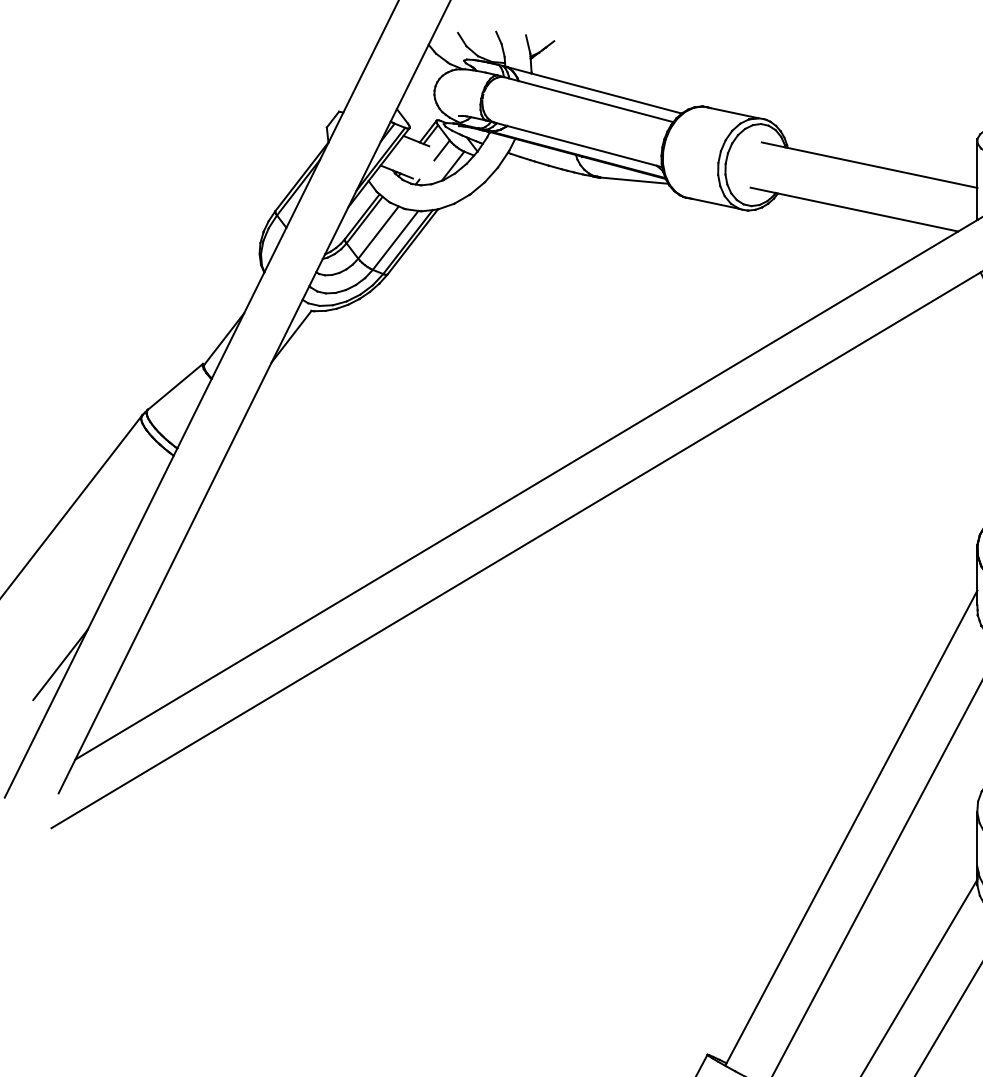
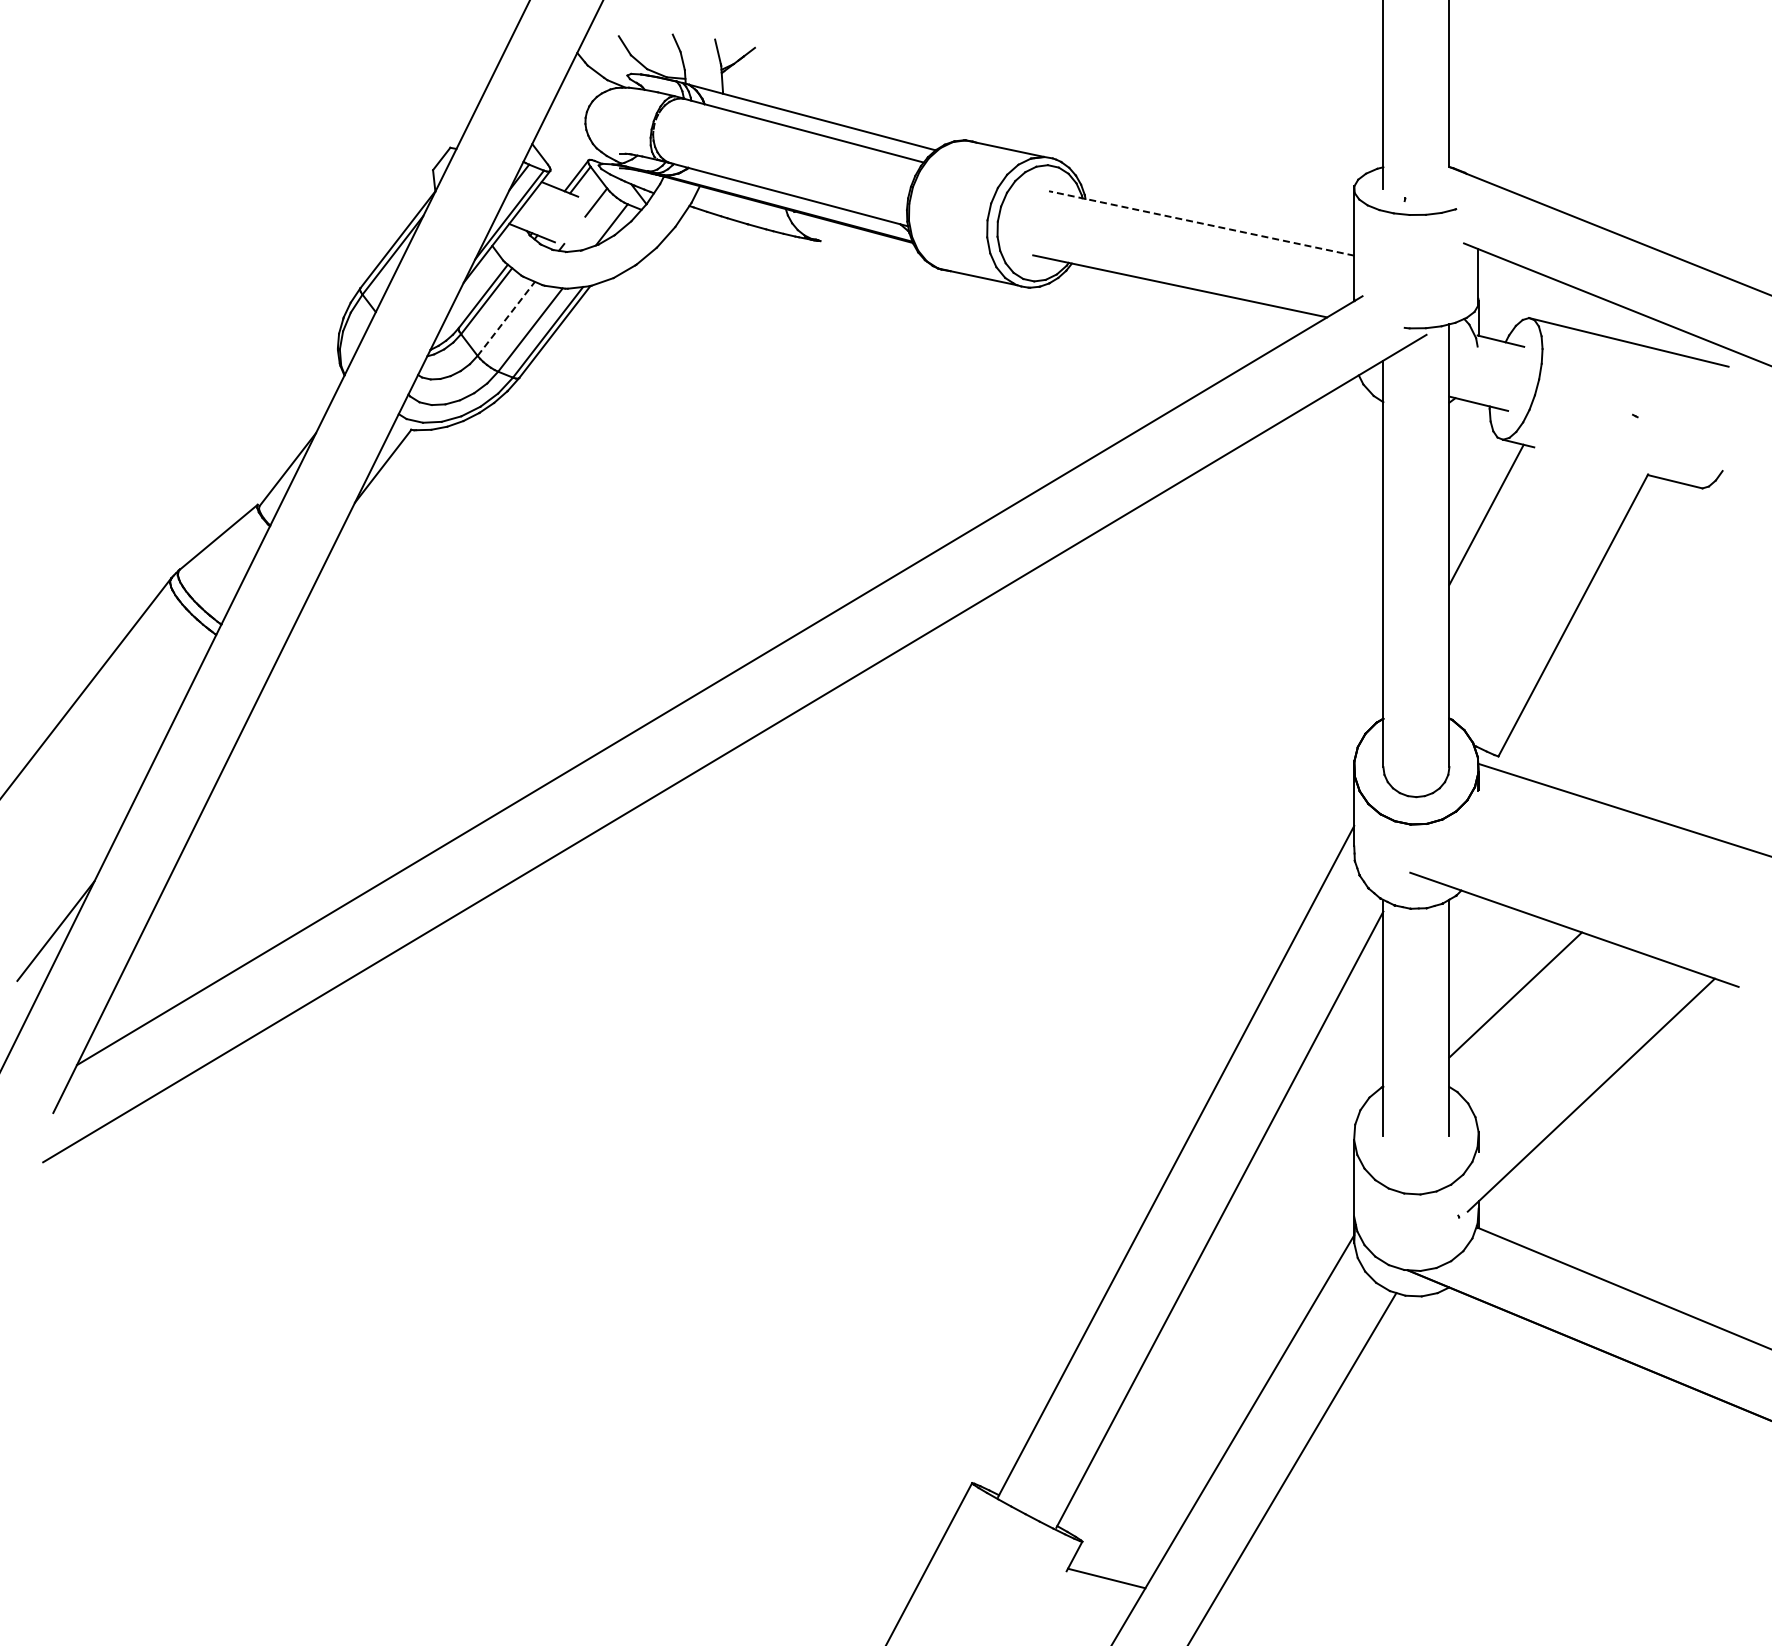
line: (869, 165) -> (1201, 223), solid -> dashed
line: (633, 180) -> (867, 244), removed
line: (378, 232) -> (506, 318), solid -> dashed

